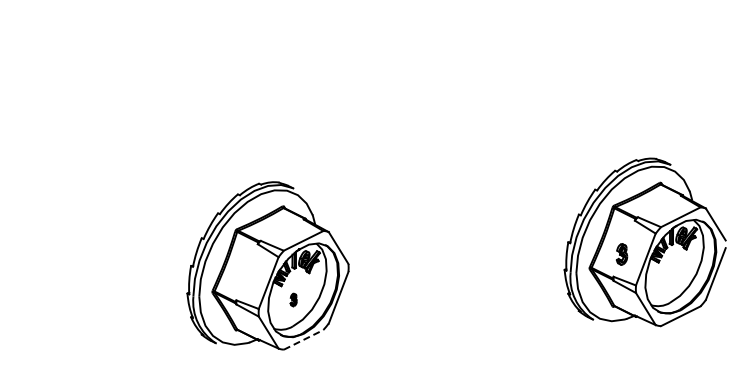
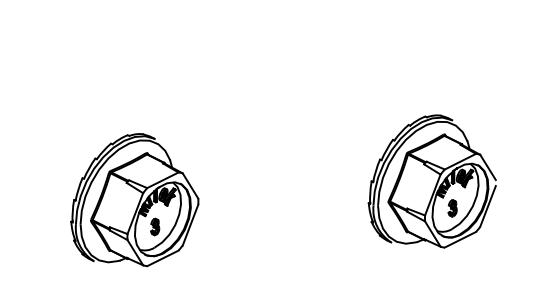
part: (621, 254) -> (452, 208), moved
part: (293, 299) -> (154, 226), size x1.67
line: (304, 339) -> (163, 258), dashed -> solid

